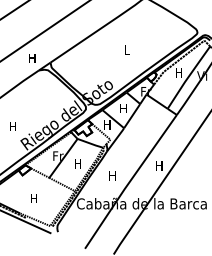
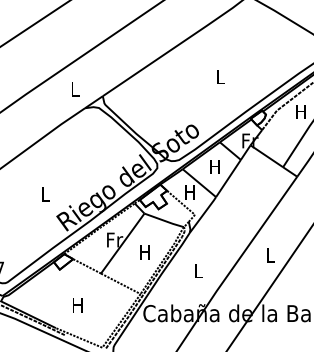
text: (32, 58) -> (75, 89), H -> L
text: (12, 126) -> (44, 194), H -> L
text: (159, 165) -> (270, 254), H -> L
text: (112, 175) -> (198, 269), H -> L

